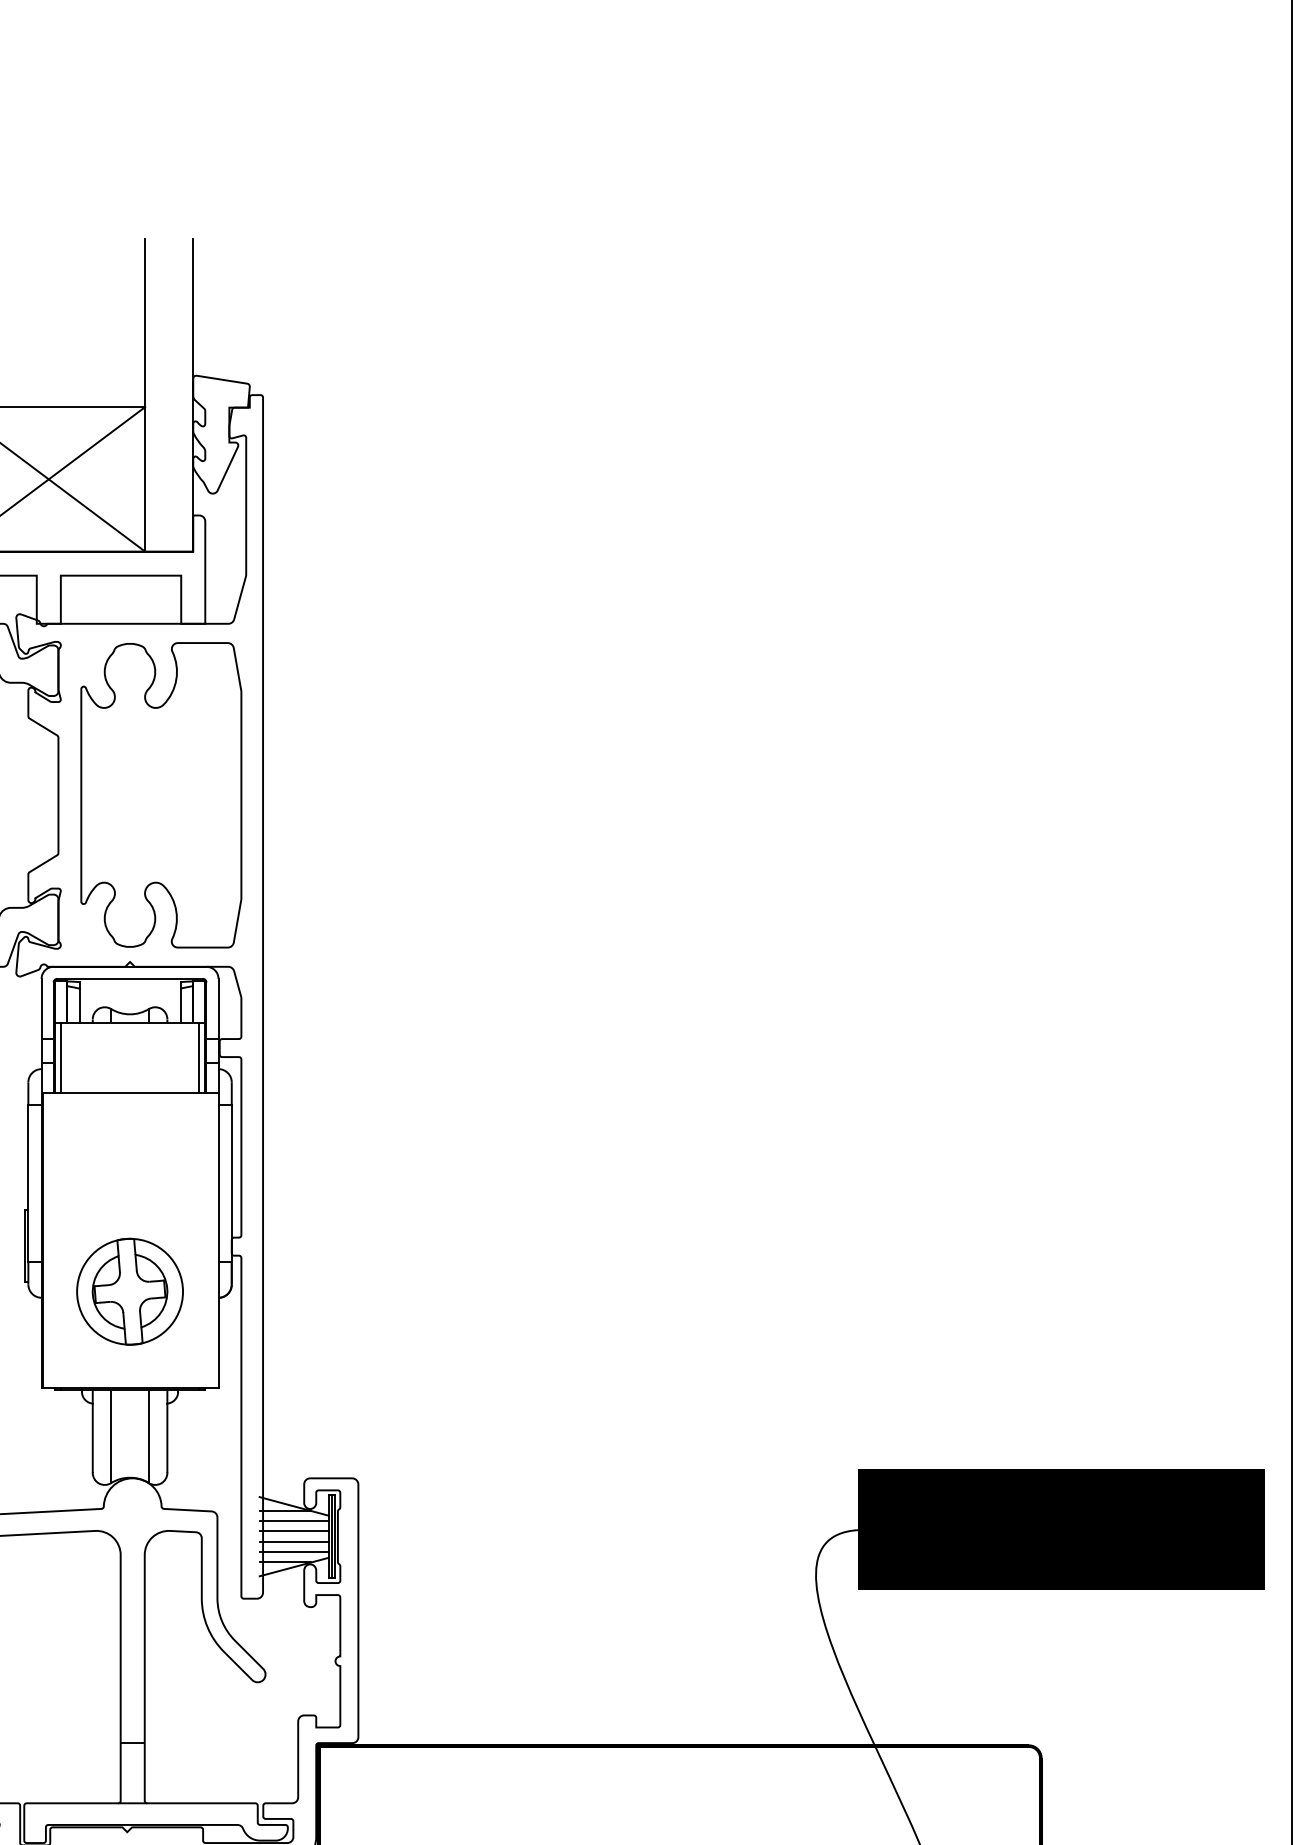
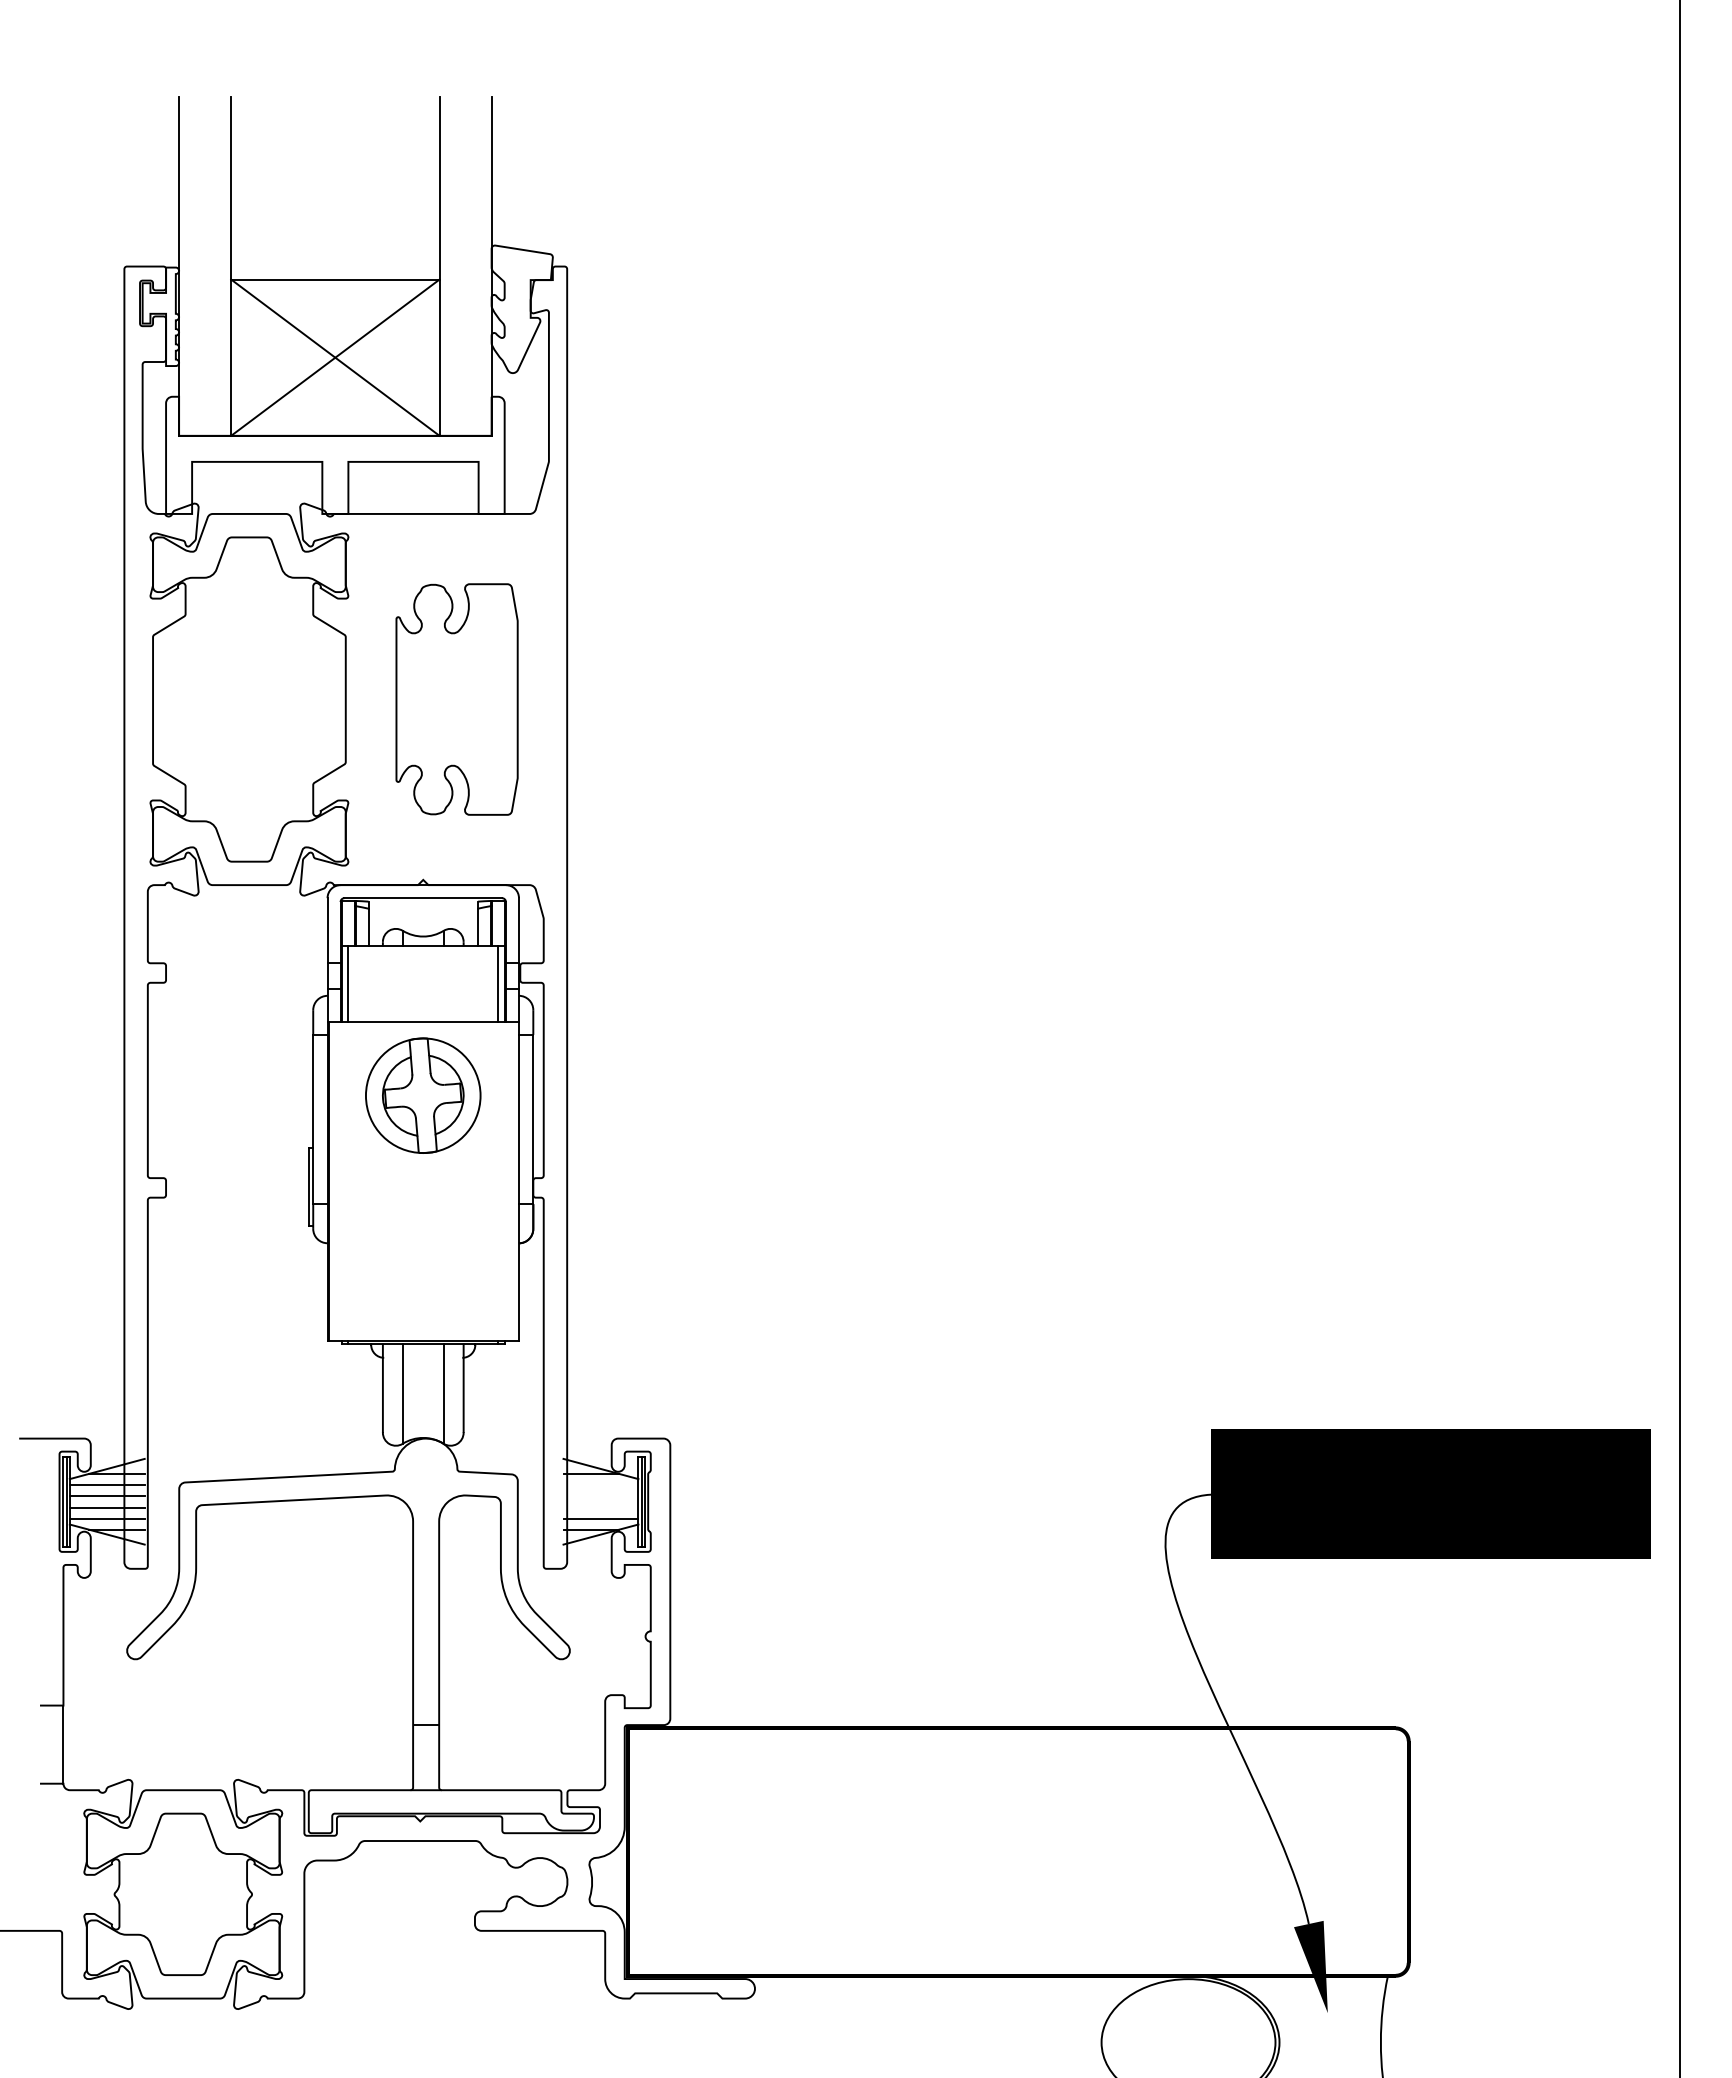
part: (160, 795) -> (456, 699), size x0.7
part: (130, 1291) -> (423, 1095), moved
line: (293, 1520) -> (600, 1484), removed
line: (293, 1530) -> (600, 1495), removed
line: (293, 1542) -> (600, 1507), removed

